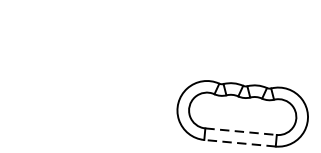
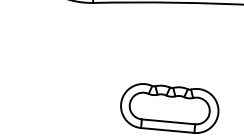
line: (241, 131) -> (168, 121), dashed -> solid
line: (239, 143) -> (167, 130), dashed -> solid

